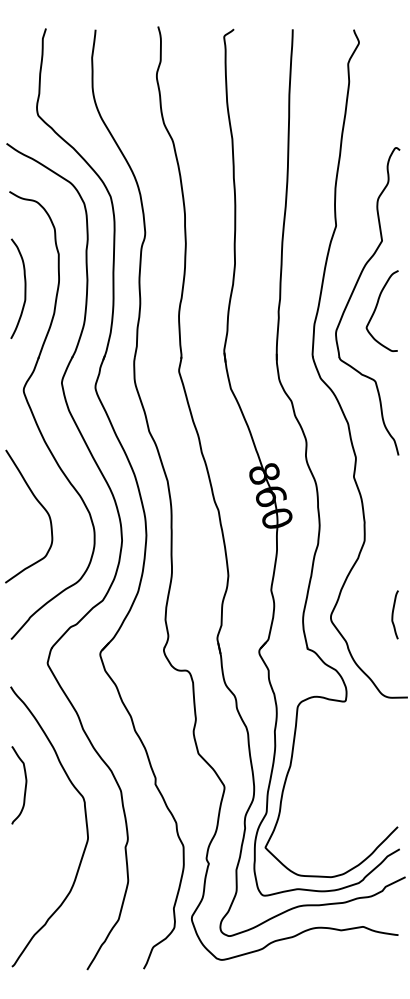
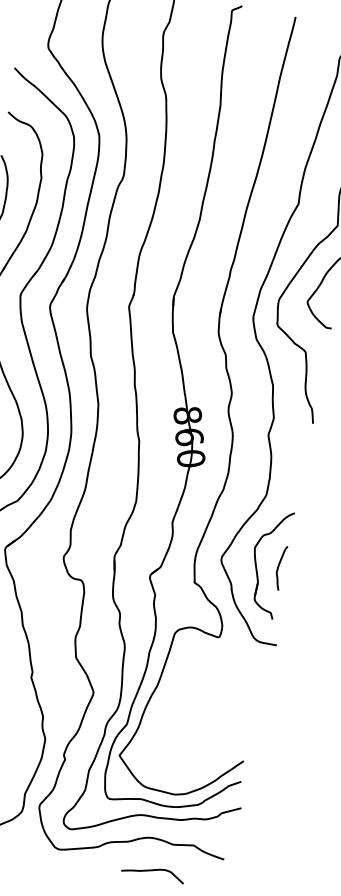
part: (369, 616) -> (256, 564), added
curve: (326, 962) -> (153, 871), added

